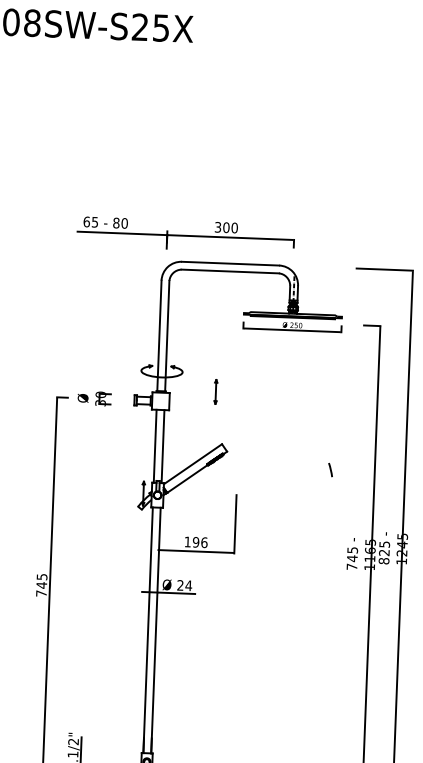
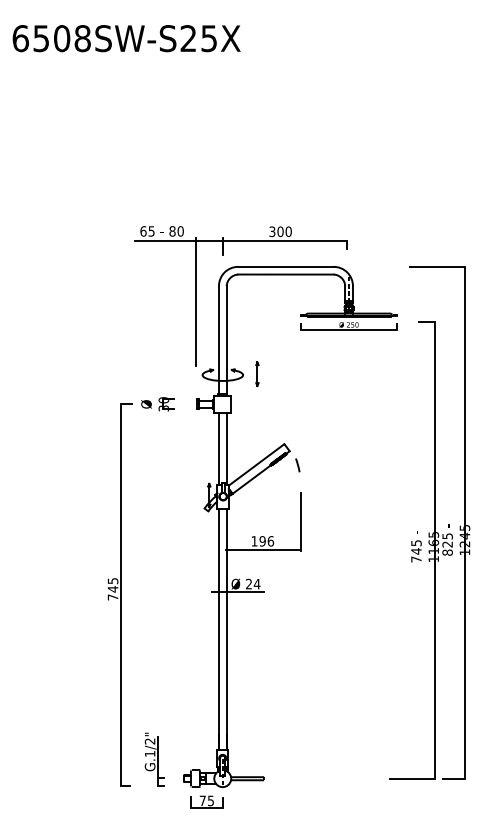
line: (138, 295) -> (196, 301), added
part: (215, 391) -> (257, 373), moved
line: (330, 470) -> (297, 465), moved

